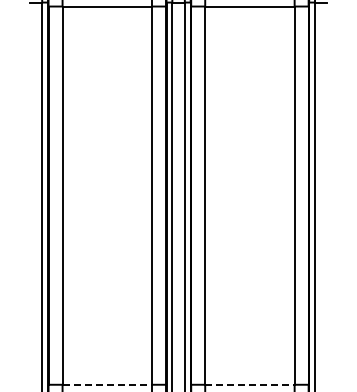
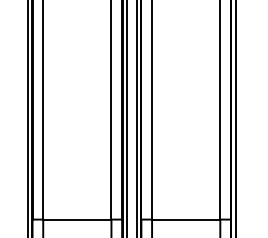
line: (107, 384) -> (77, 219), dashed -> solid
line: (249, 384) -> (185, 219), dashed -> solid

